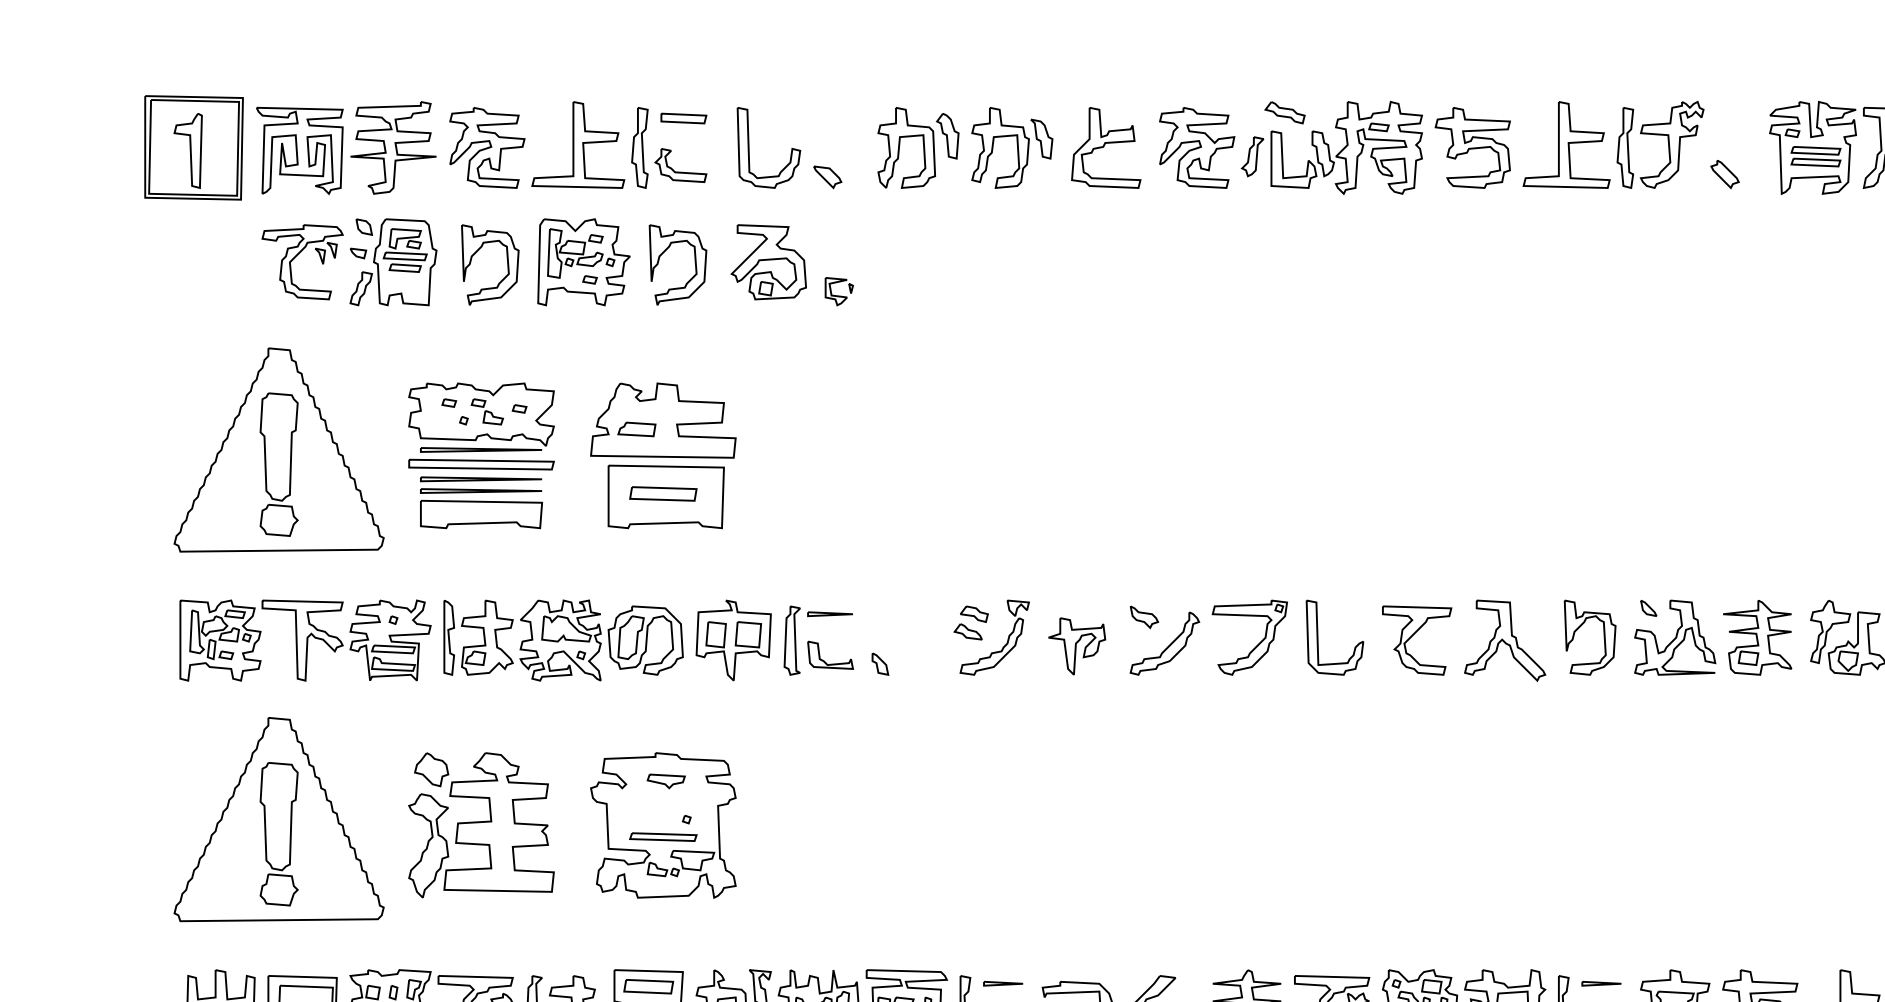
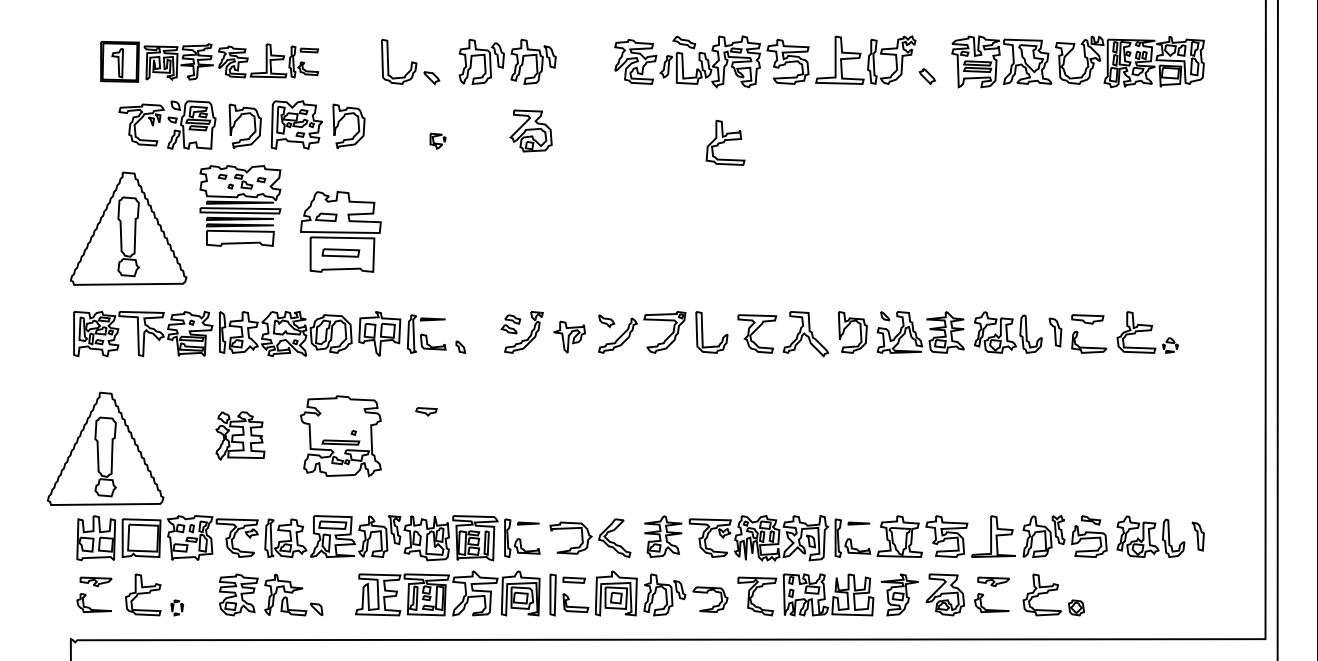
part: (425, 147) -> (209, 61), size x0.7
part: (1106, 147) -> (725, 142), moved
part: (767, 261) -> (530, 130), moved
part: (481, 455) -> (240, 205), moved
part: (666, 780) -> (426, 411), moved
part: (278, 818) -> (105, 448), moved
part: (481, 824) -> (240, 435), size x0.6

